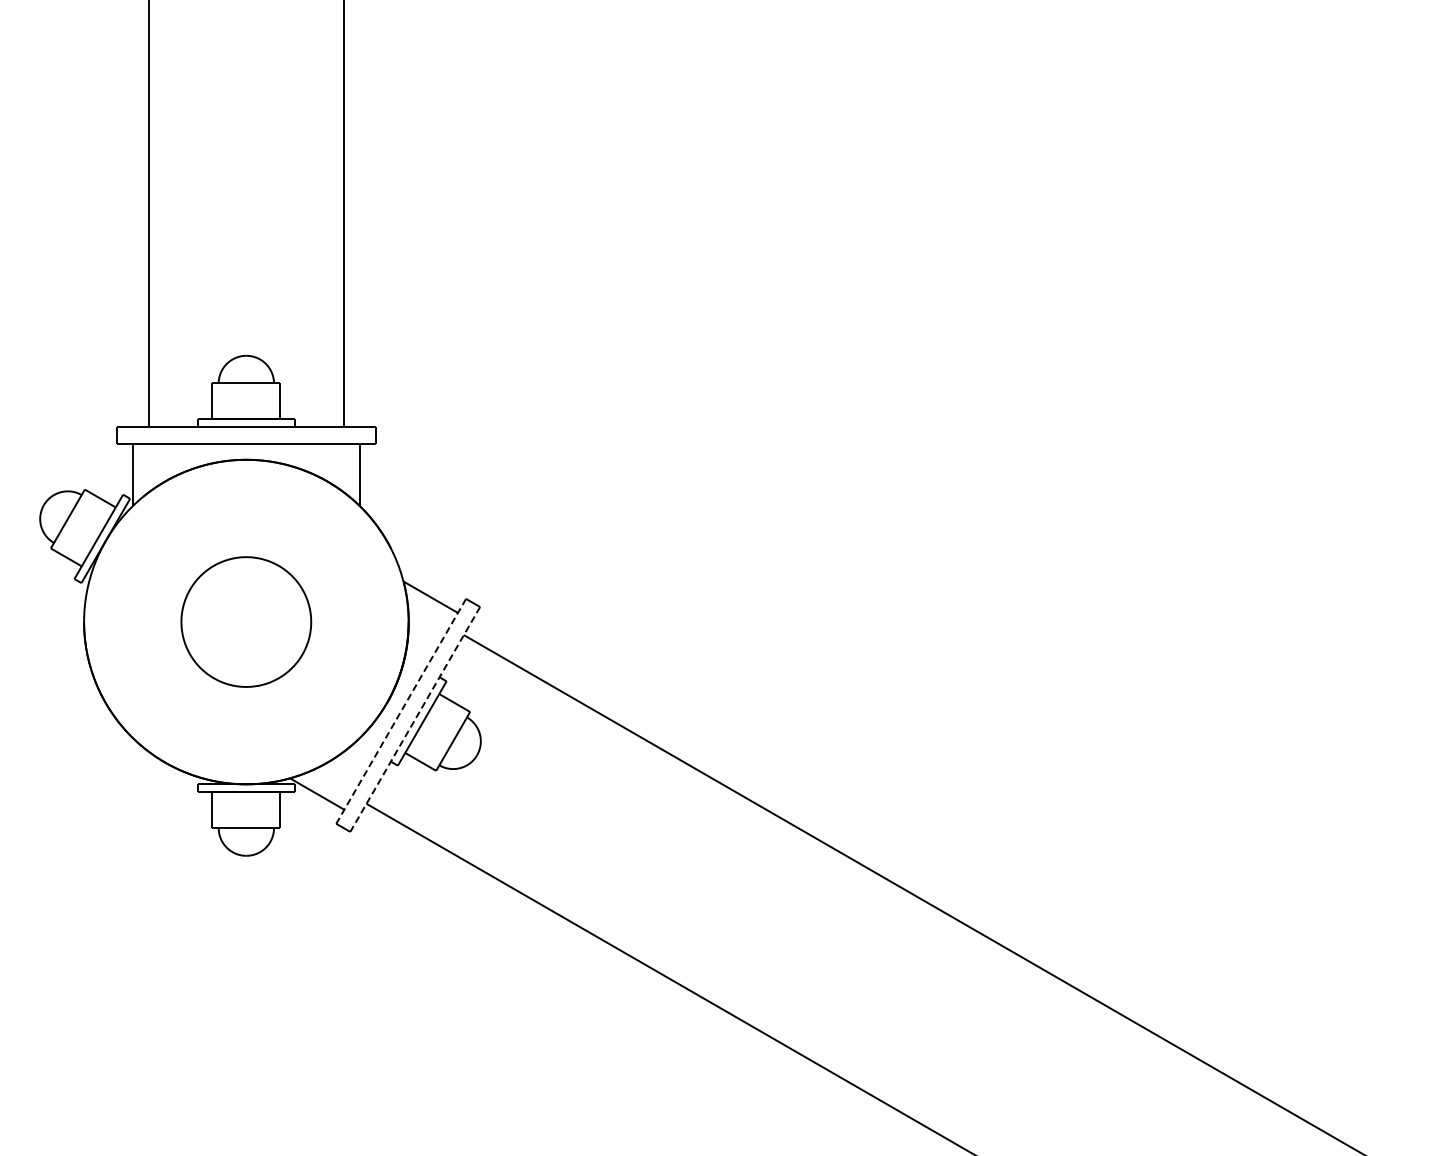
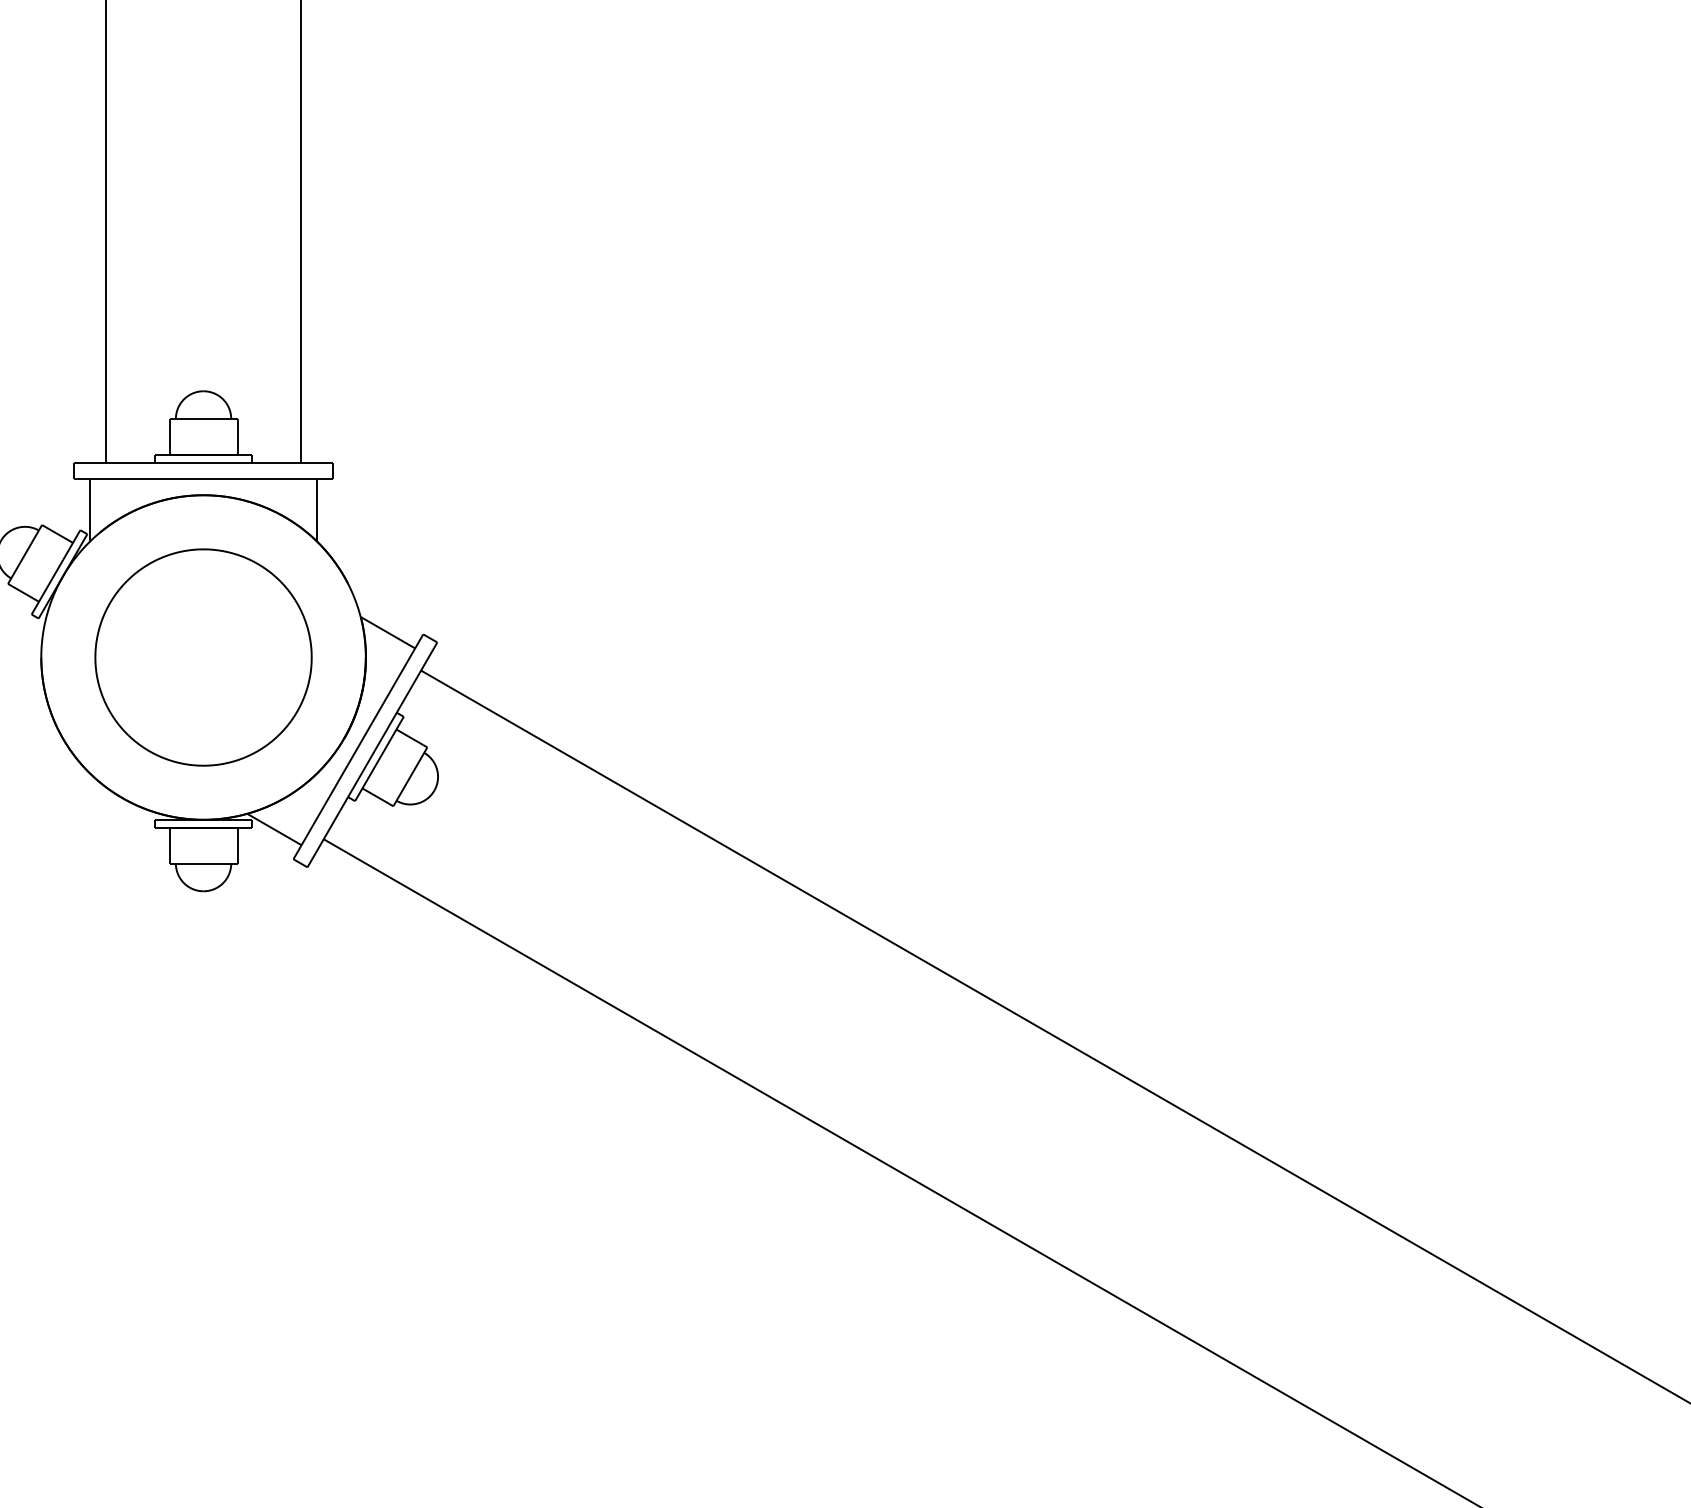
part: (246, 622) -> (203, 657), size x1.67
line: (401, 711) -> (358, 746), dashed -> solid
line: (415, 719) -> (372, 754), dashed -> solid

